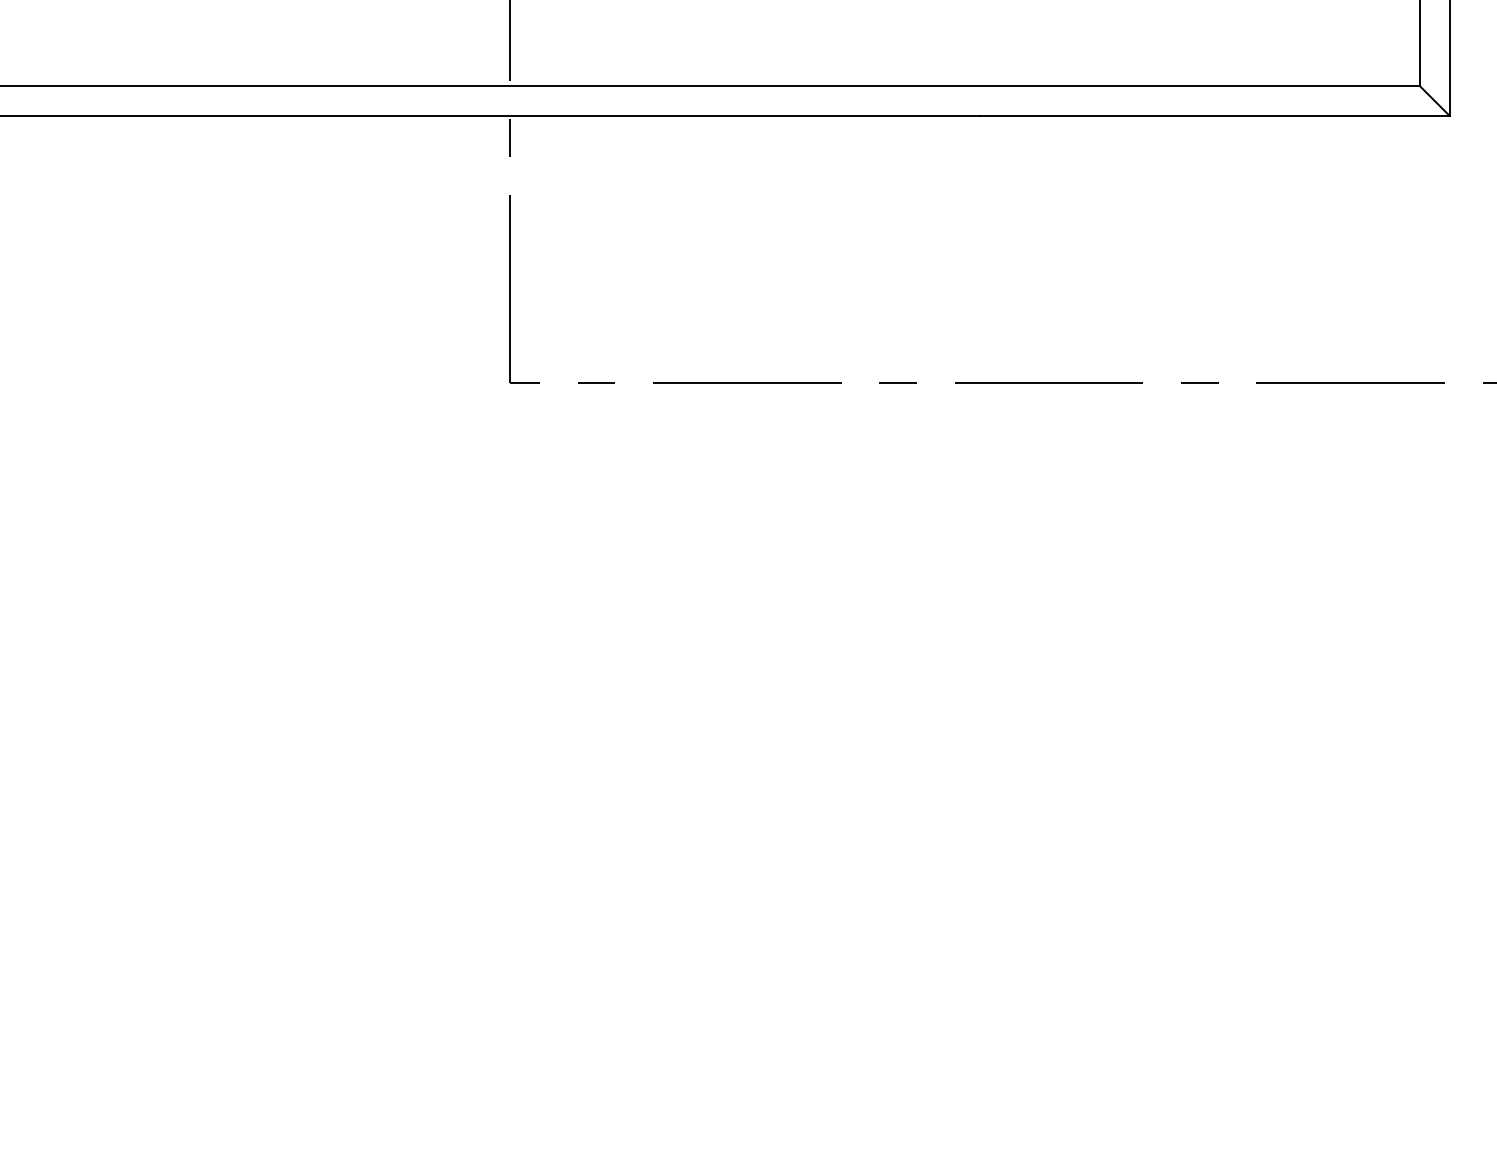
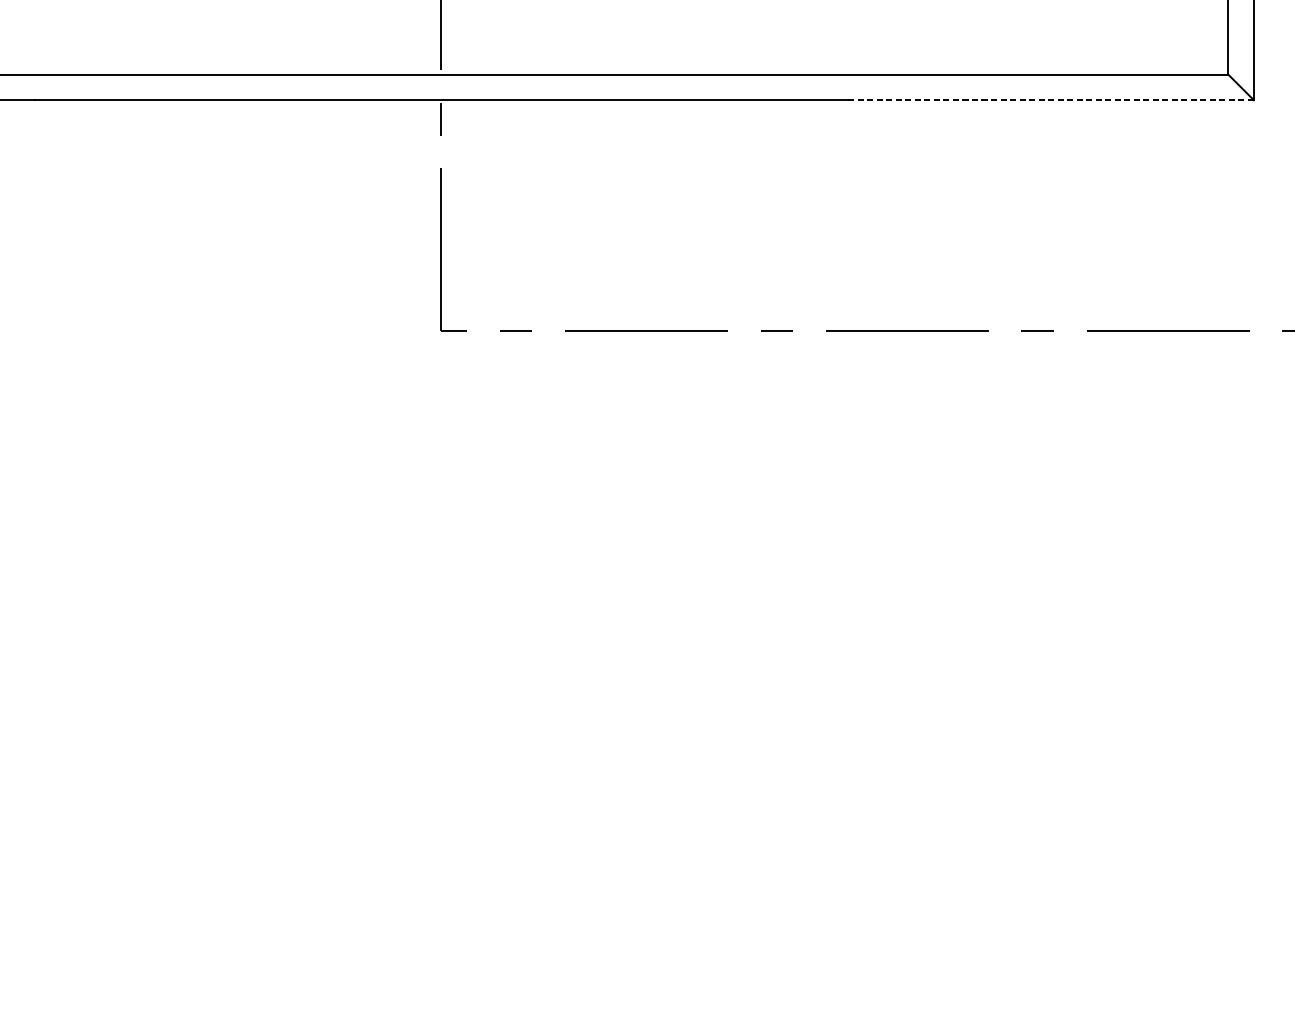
line: (1214, 115) -> (1050, 99), solid -> dashed

